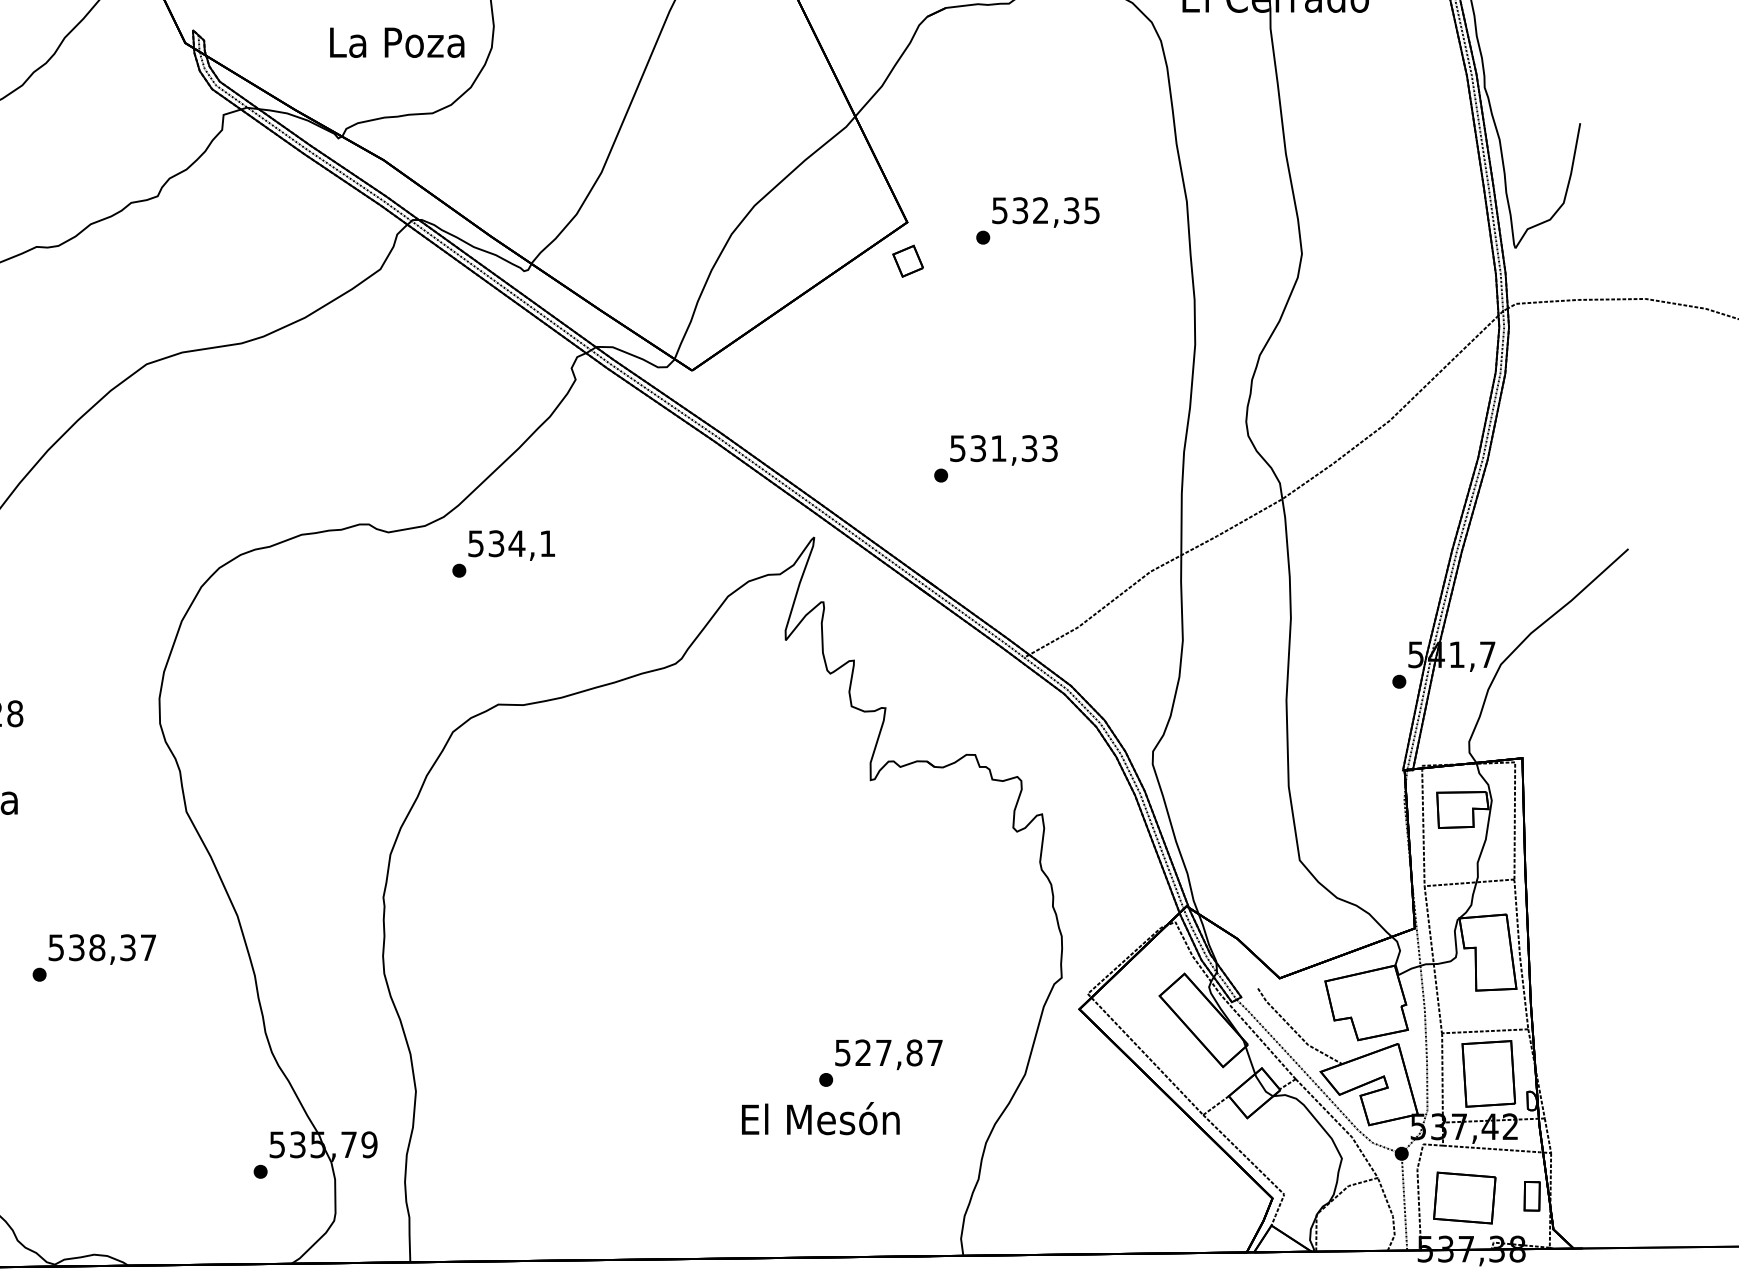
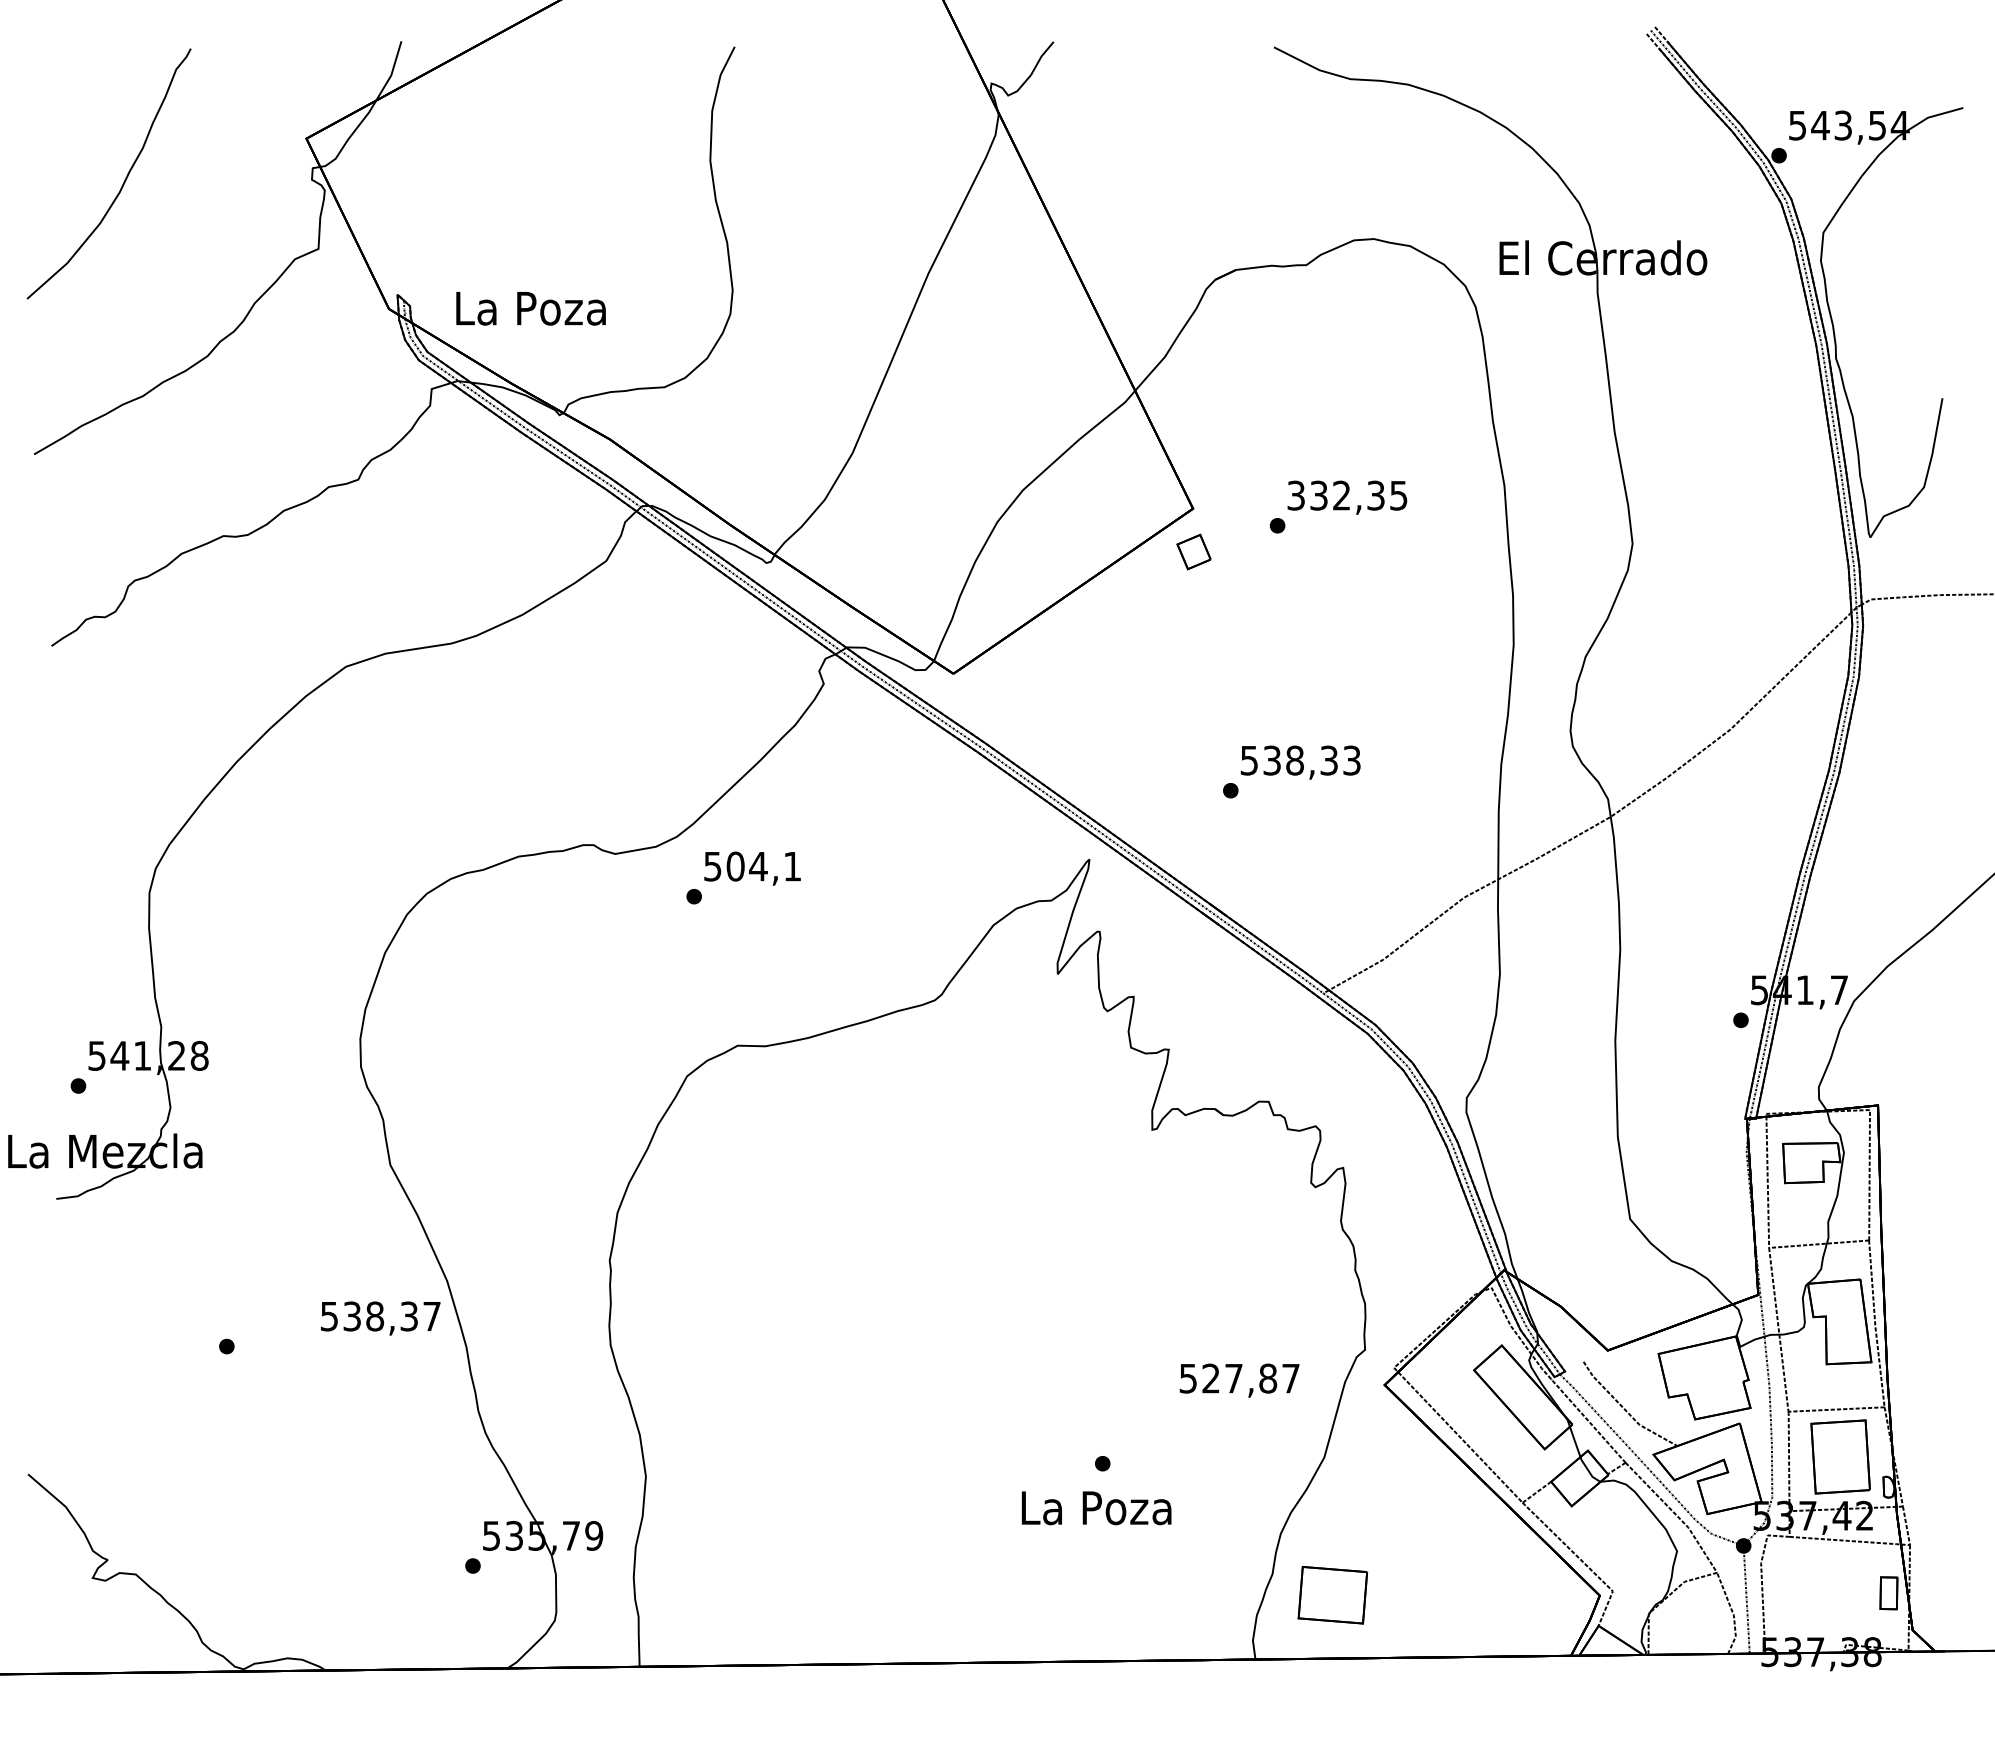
text: (396, 42) -> (530, 308), moved
text: (1000, 209) -> (1296, 494), 532,35 -> 332,35
text: (998, 448) -> (1294, 760), 531,33 -> 538,33
text: (496, 543) -> (735, 866), 534,1 -> 504,1
text: (102, 949) -> (380, 1318), moved
text: (888, 1054) -> (1239, 1380), moved
text: (820, 1118) -> (1096, 1506), El Mesón -> La Poza
part: (1464, 1198) -> (1332, 1595), moved

